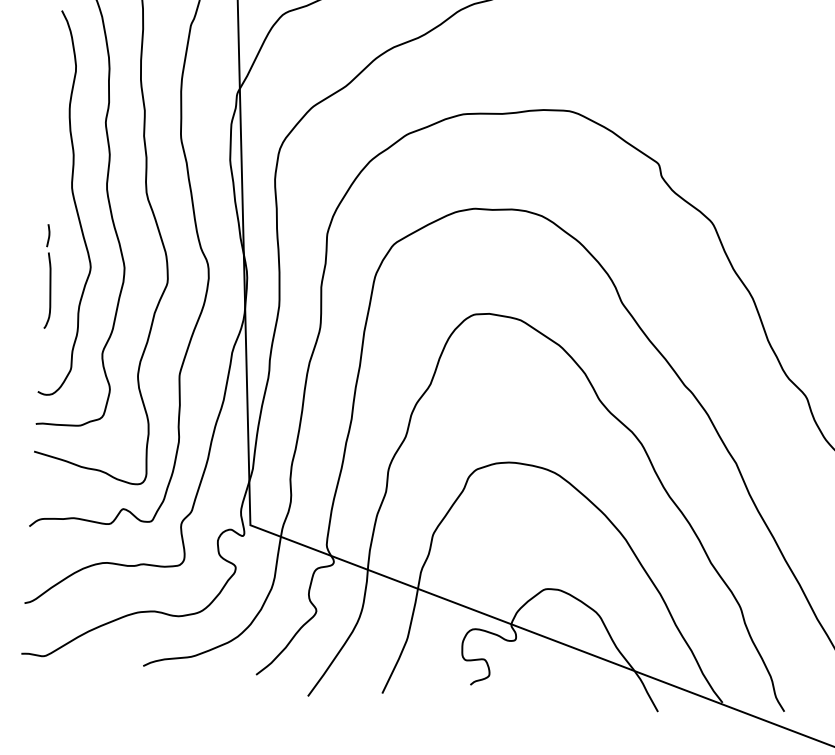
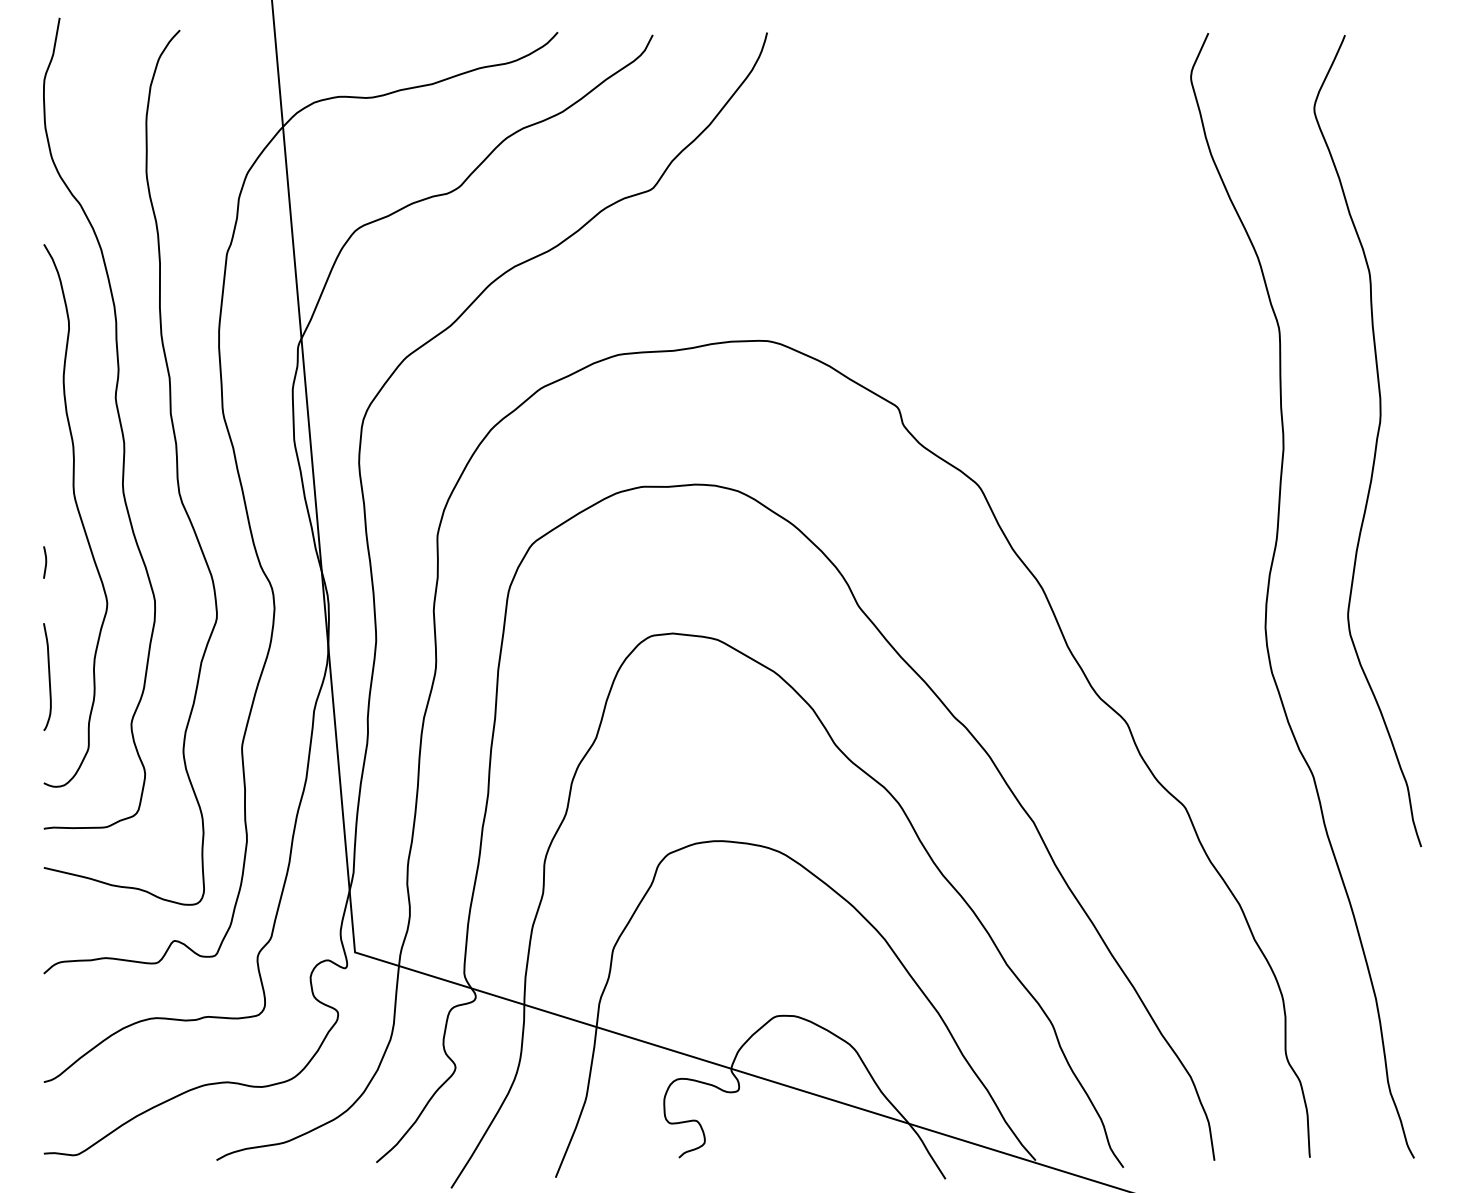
curve: (49, 290) -> (48, 676), moved

